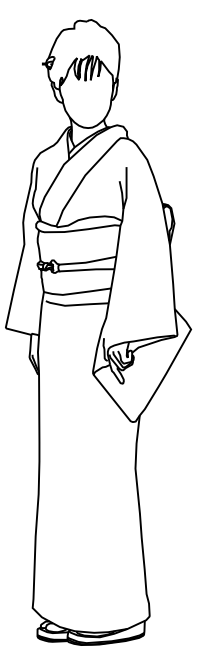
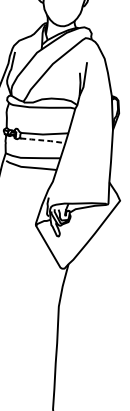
line: (87, 269) -> (43, 140), solid -> dashed

